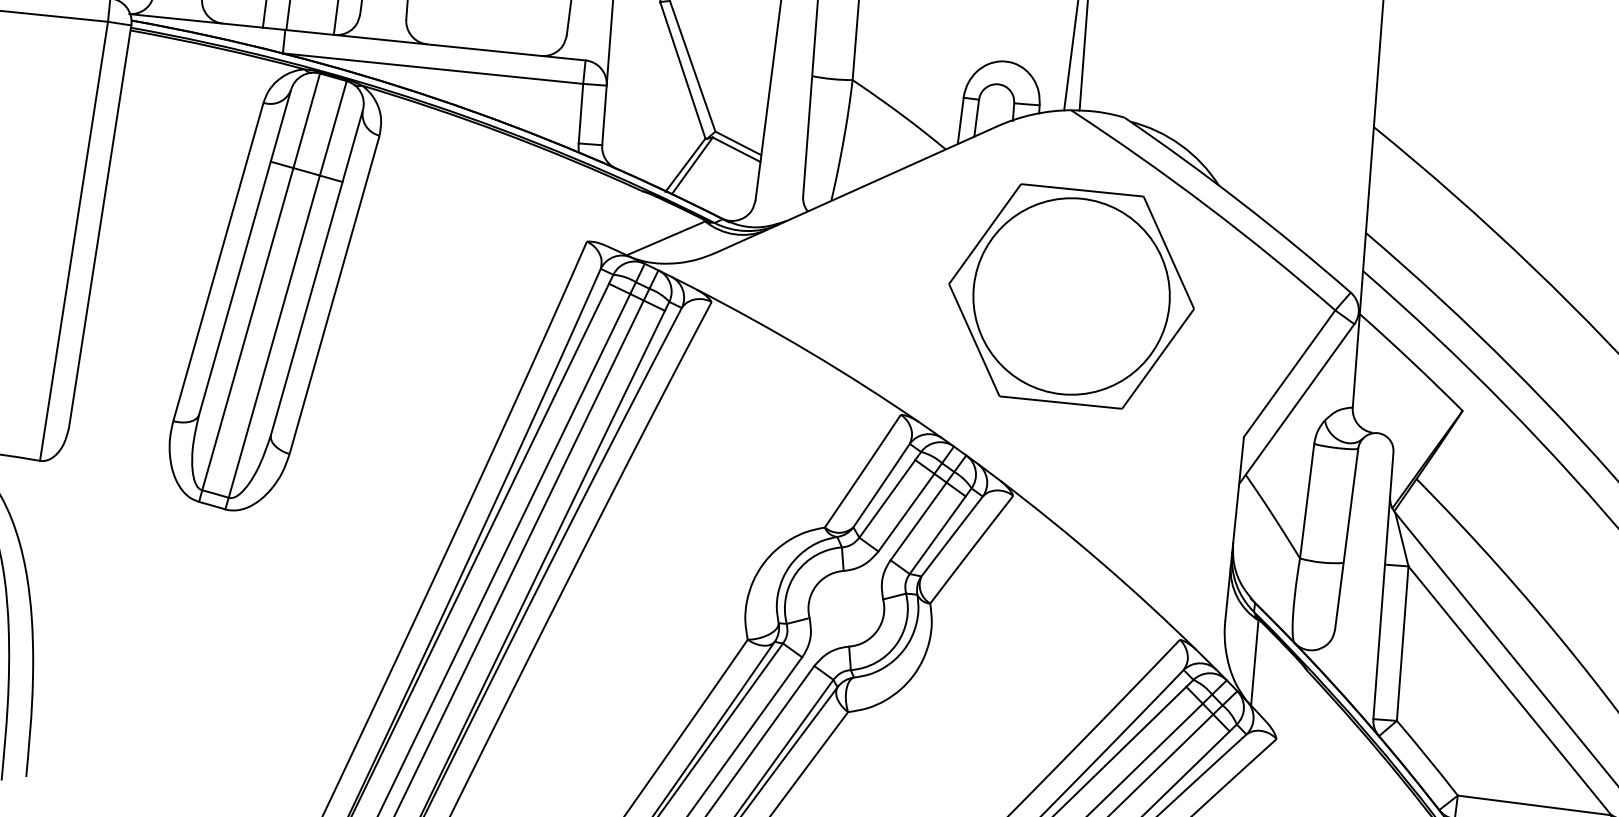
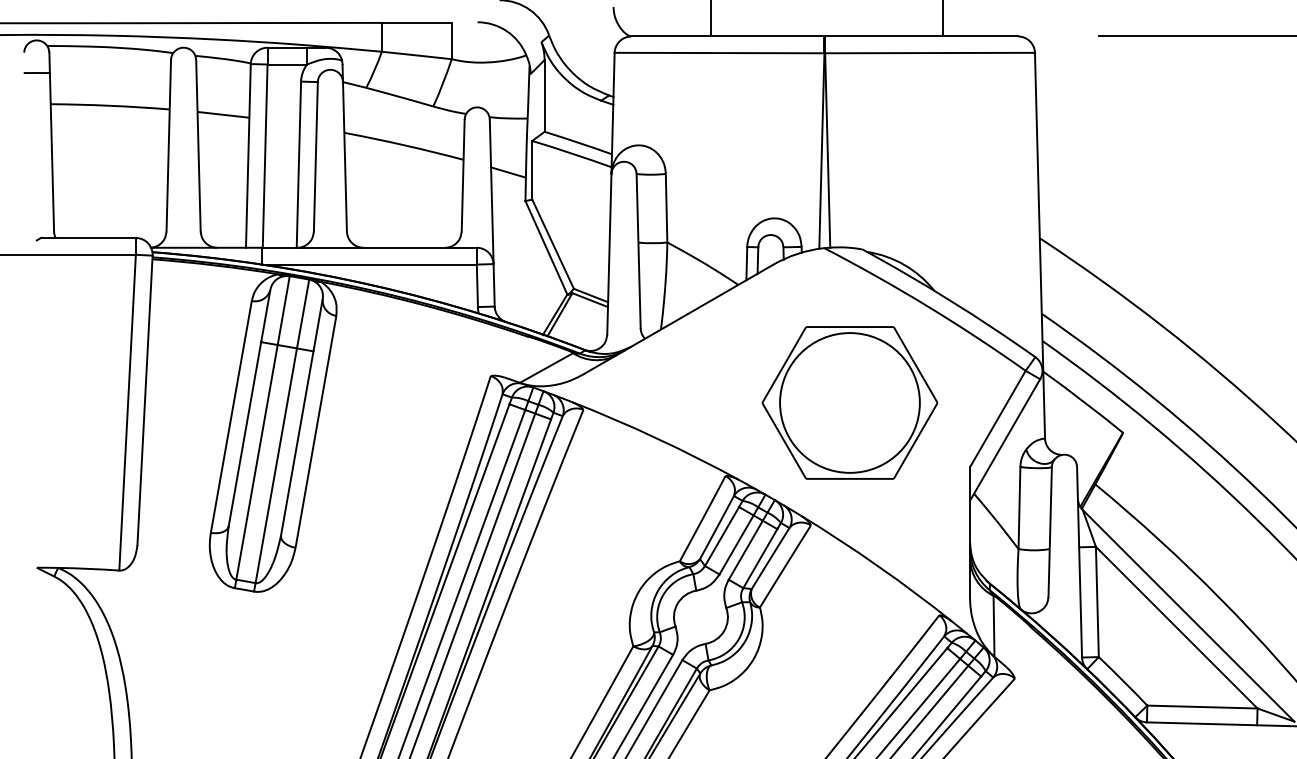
part: (1071, 295) -> (849, 402), moved

